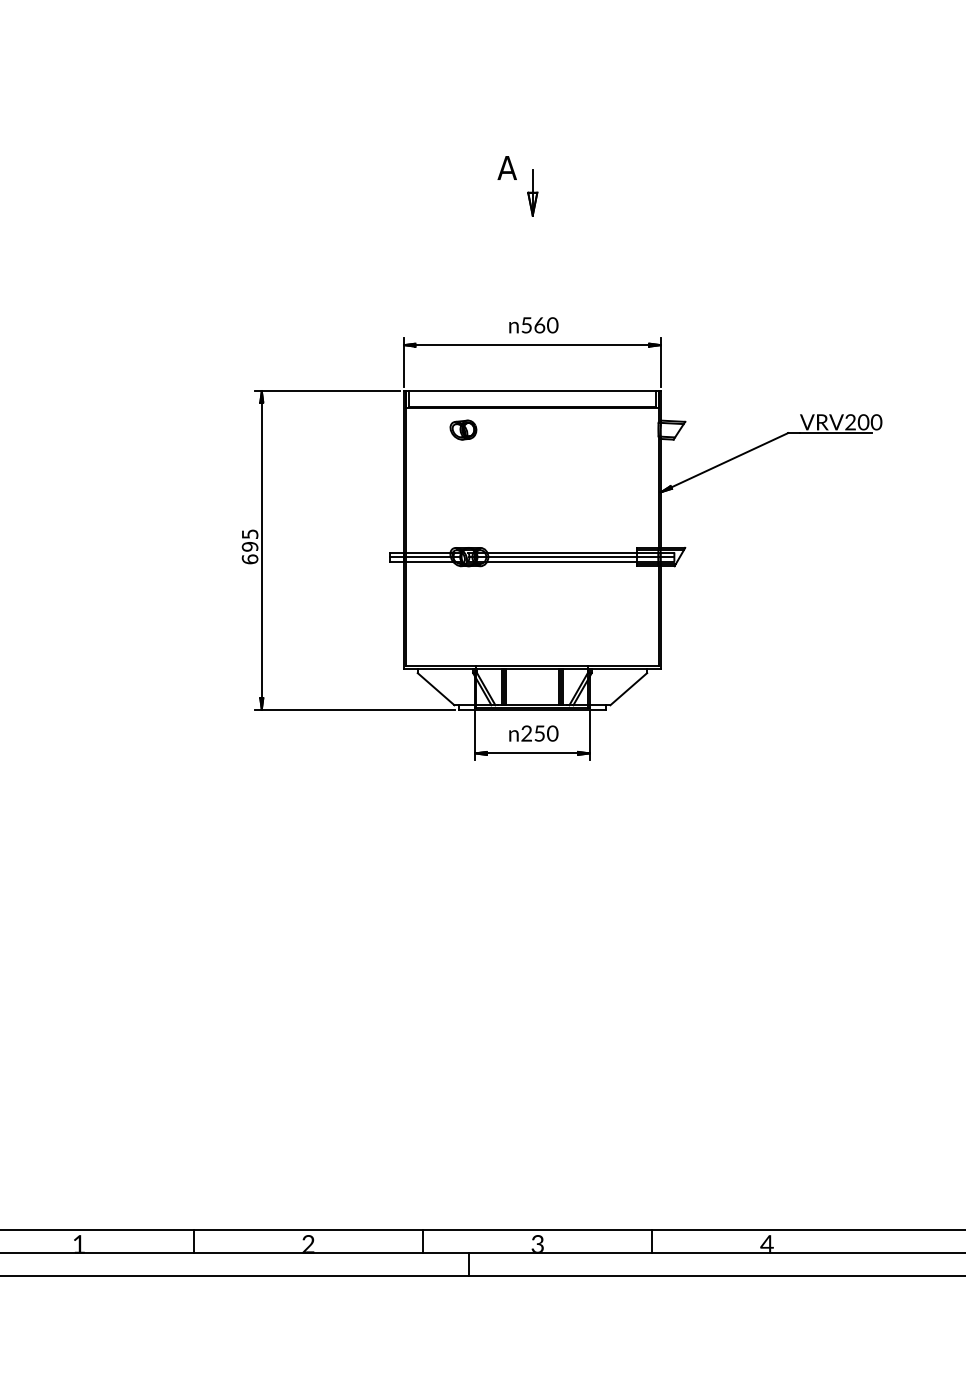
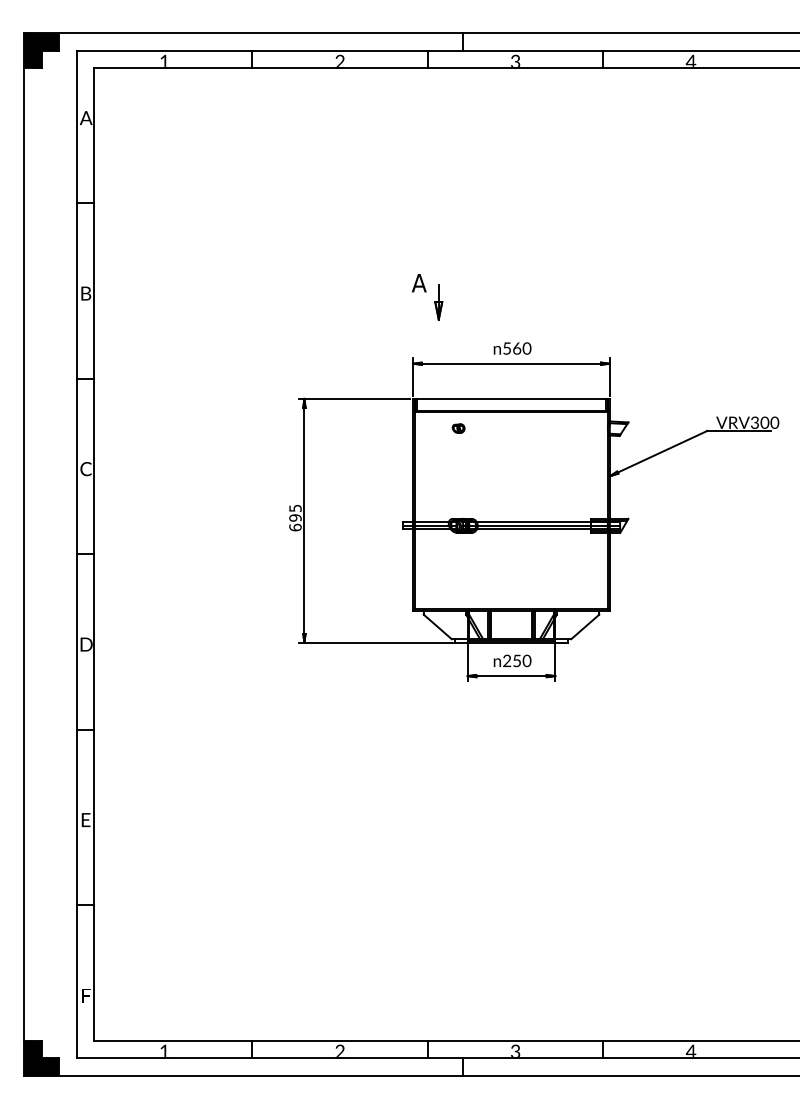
part: (518, 186) -> (427, 297), moved
text: (849, 424) -> (754, 424), VRV200 -> VRV300
part: (463, 429) -> (458, 428), size x0.6

